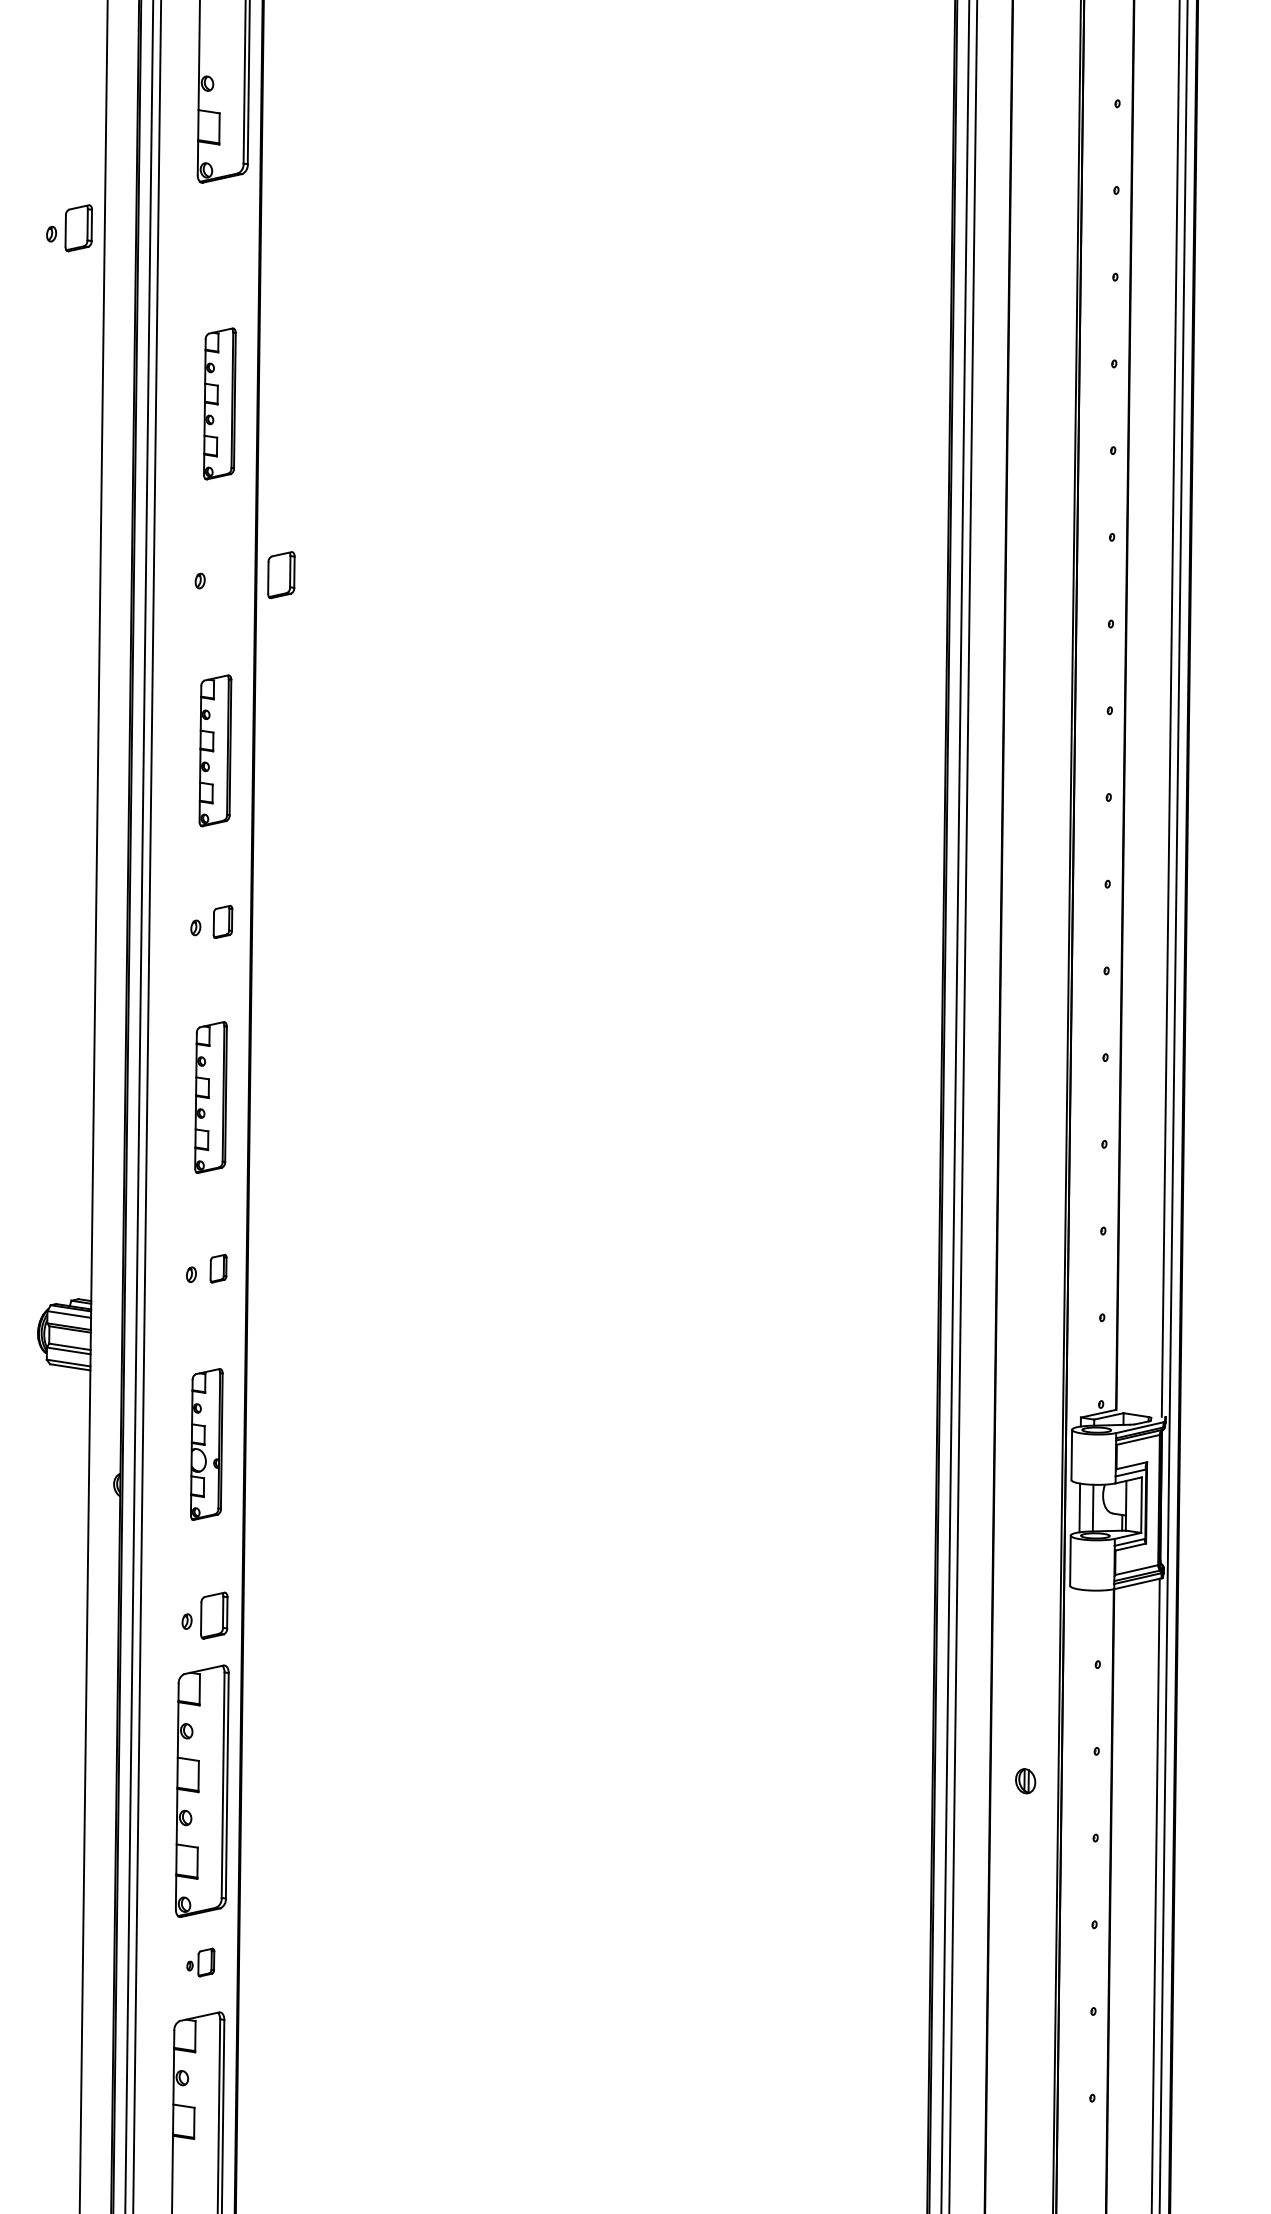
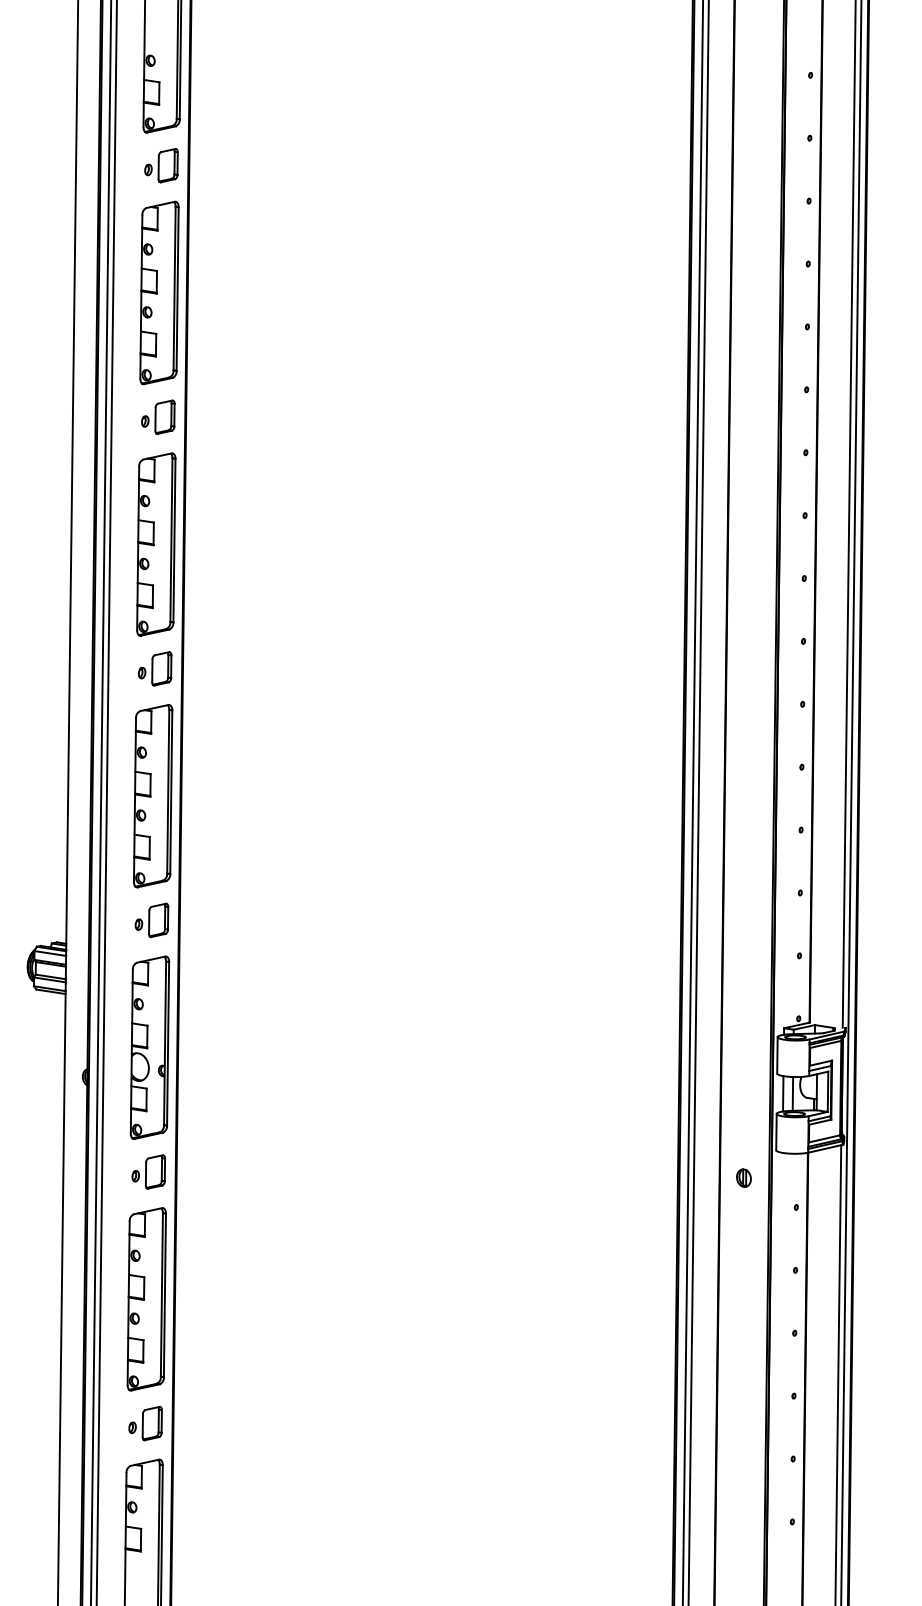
part: (69, 228) -> (161, 165), moved
part: (219, 403) -> (159, 292), size x1.67
part: (281, 575) -> (165, 417), moved
part: (215, 750) -> (156, 544), size x1.67
part: (222, 921) -> (161, 668), size x1.43
part: (210, 1097) -> (152, 796), size x1.67
part: (218, 1268) -> (158, 920), size x1.67
part: (206, 1444) -> (149, 1047), size x1.67
part: (1025, 1781) -> (743, 1178), moved
part: (200, 1962) -> (145, 1423), size x1.67

